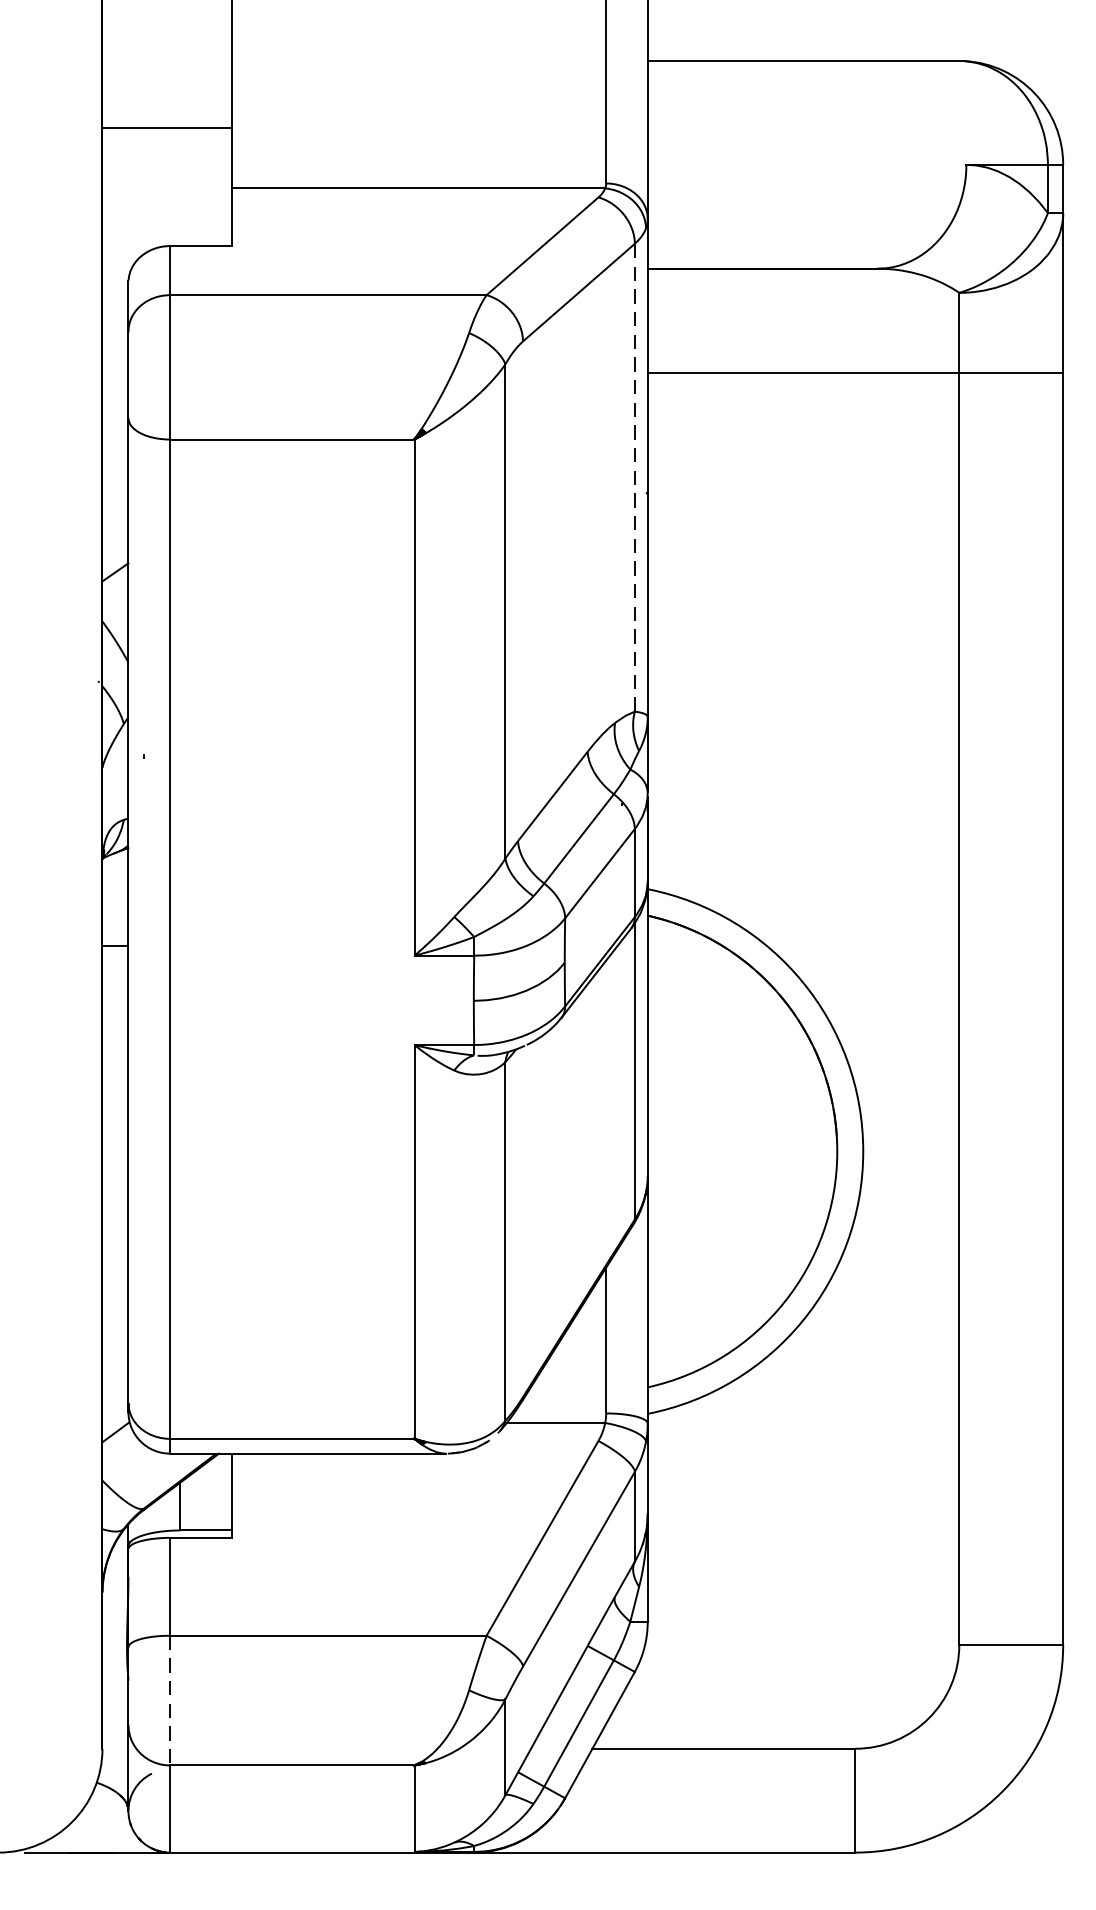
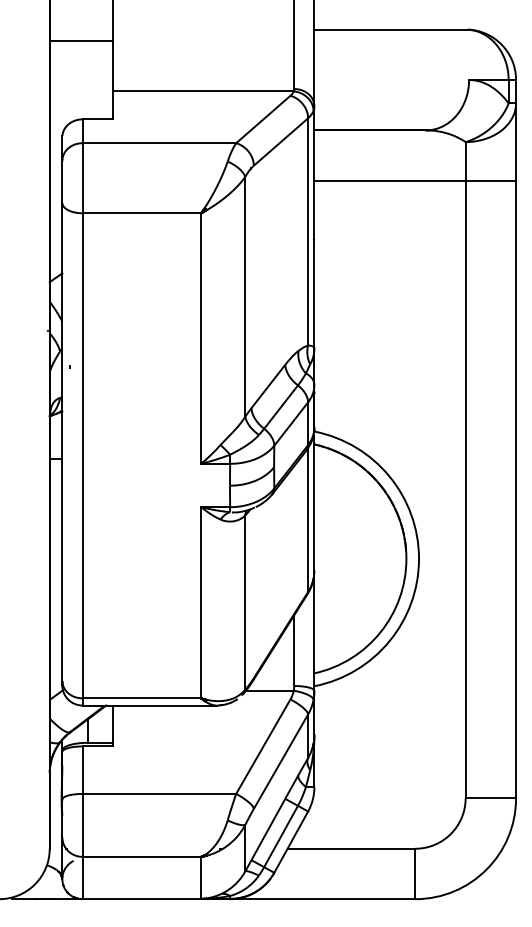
line: (165, 128) -> (80, 41), moved
line: (635, 477) -> (308, 231), dashed -> solid
line: (169, 1700) -> (82, 825), dashed -> solid

